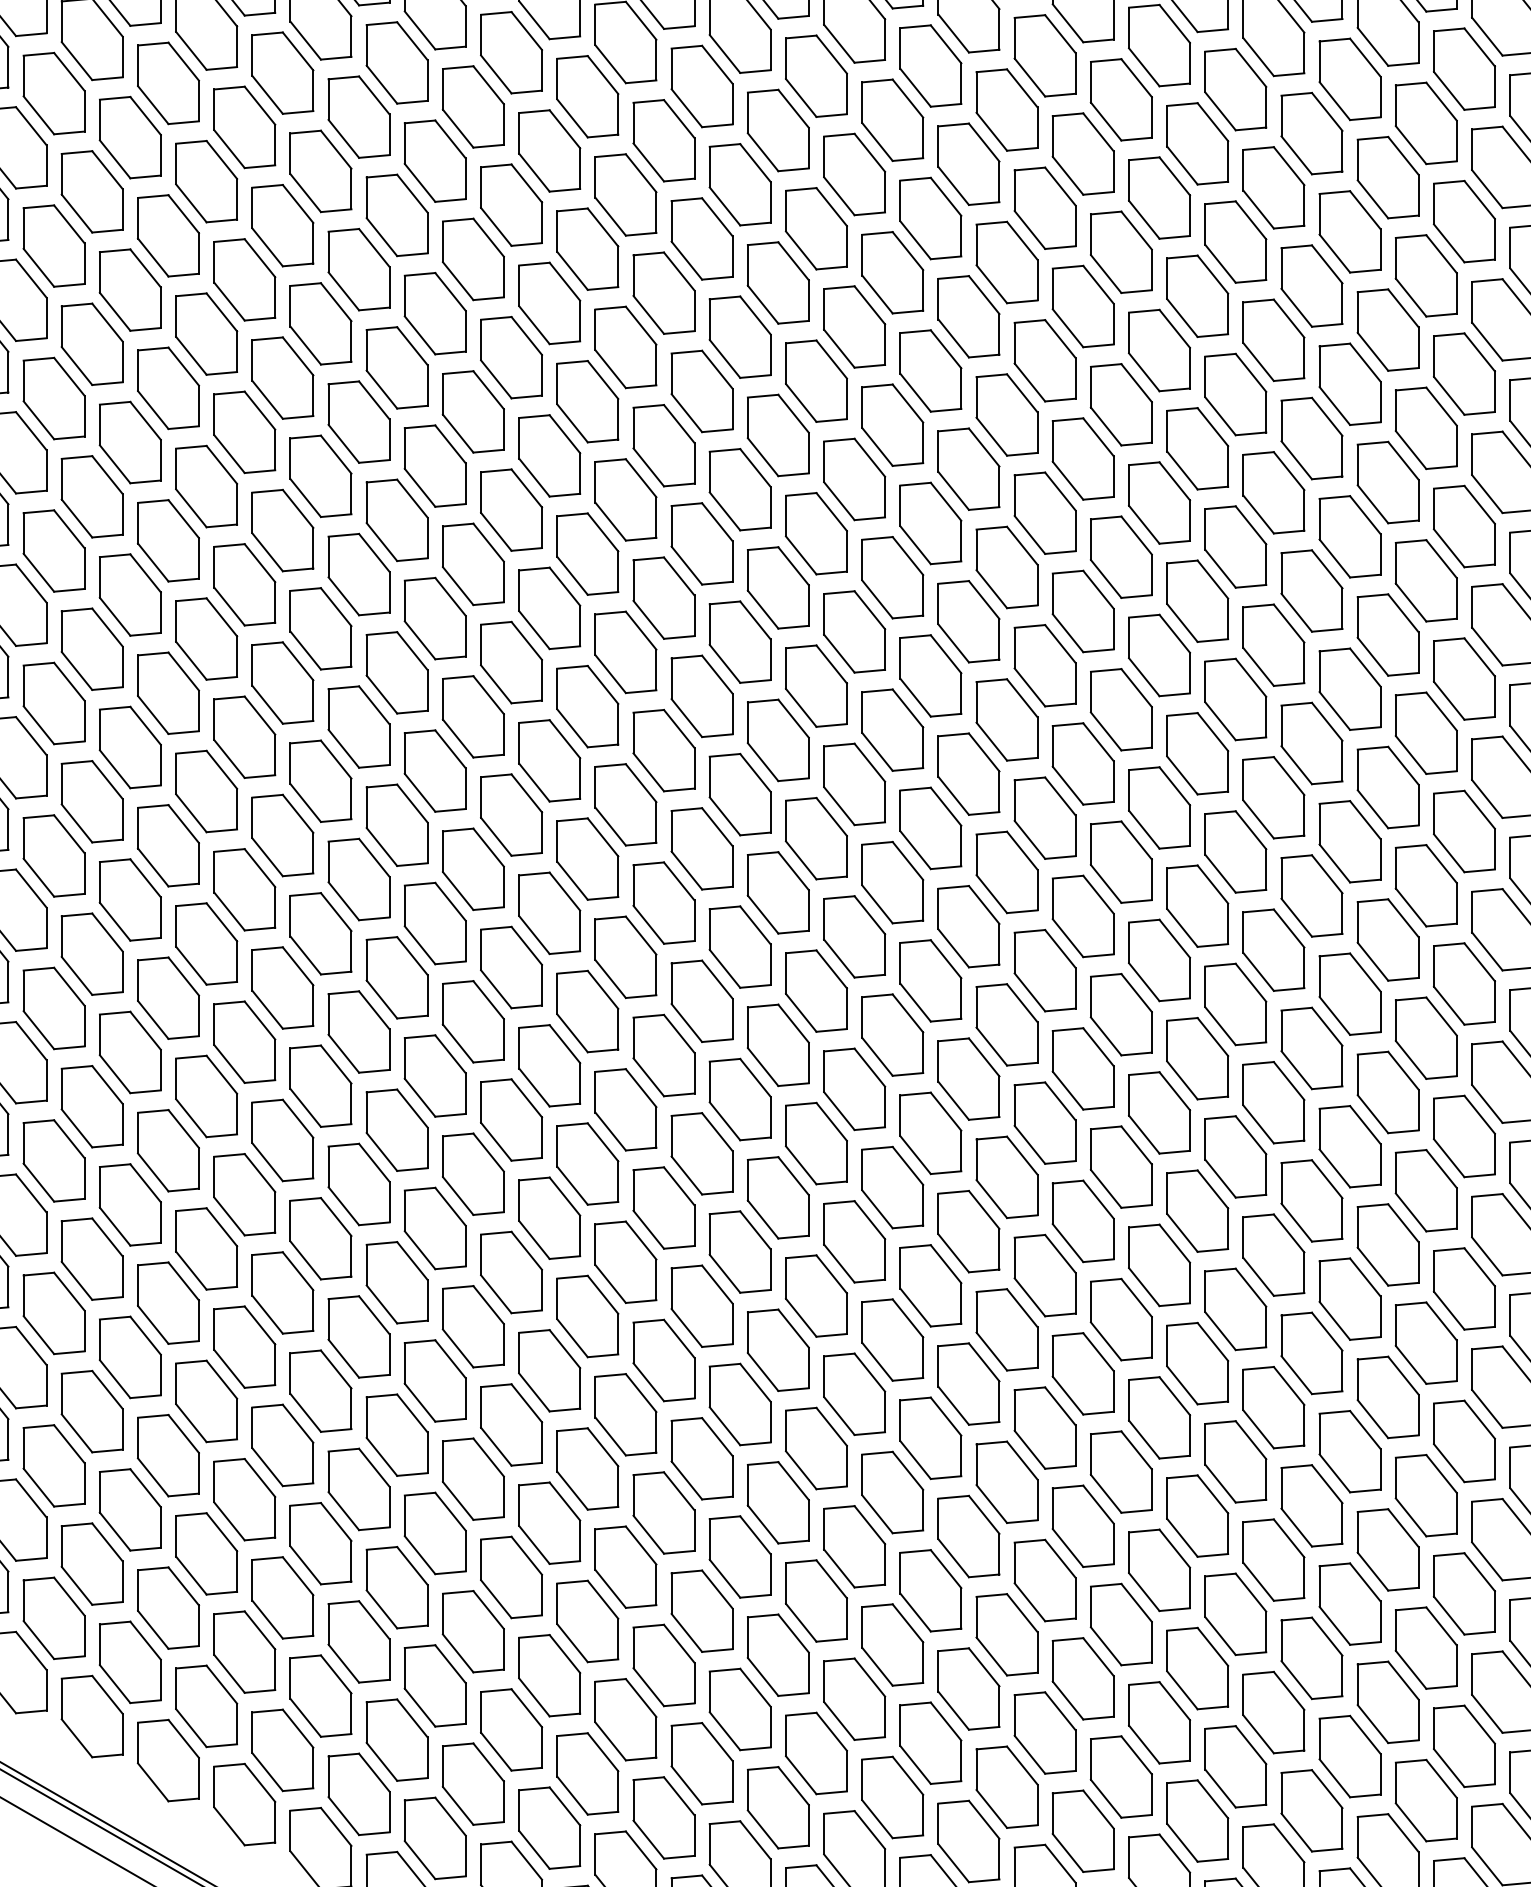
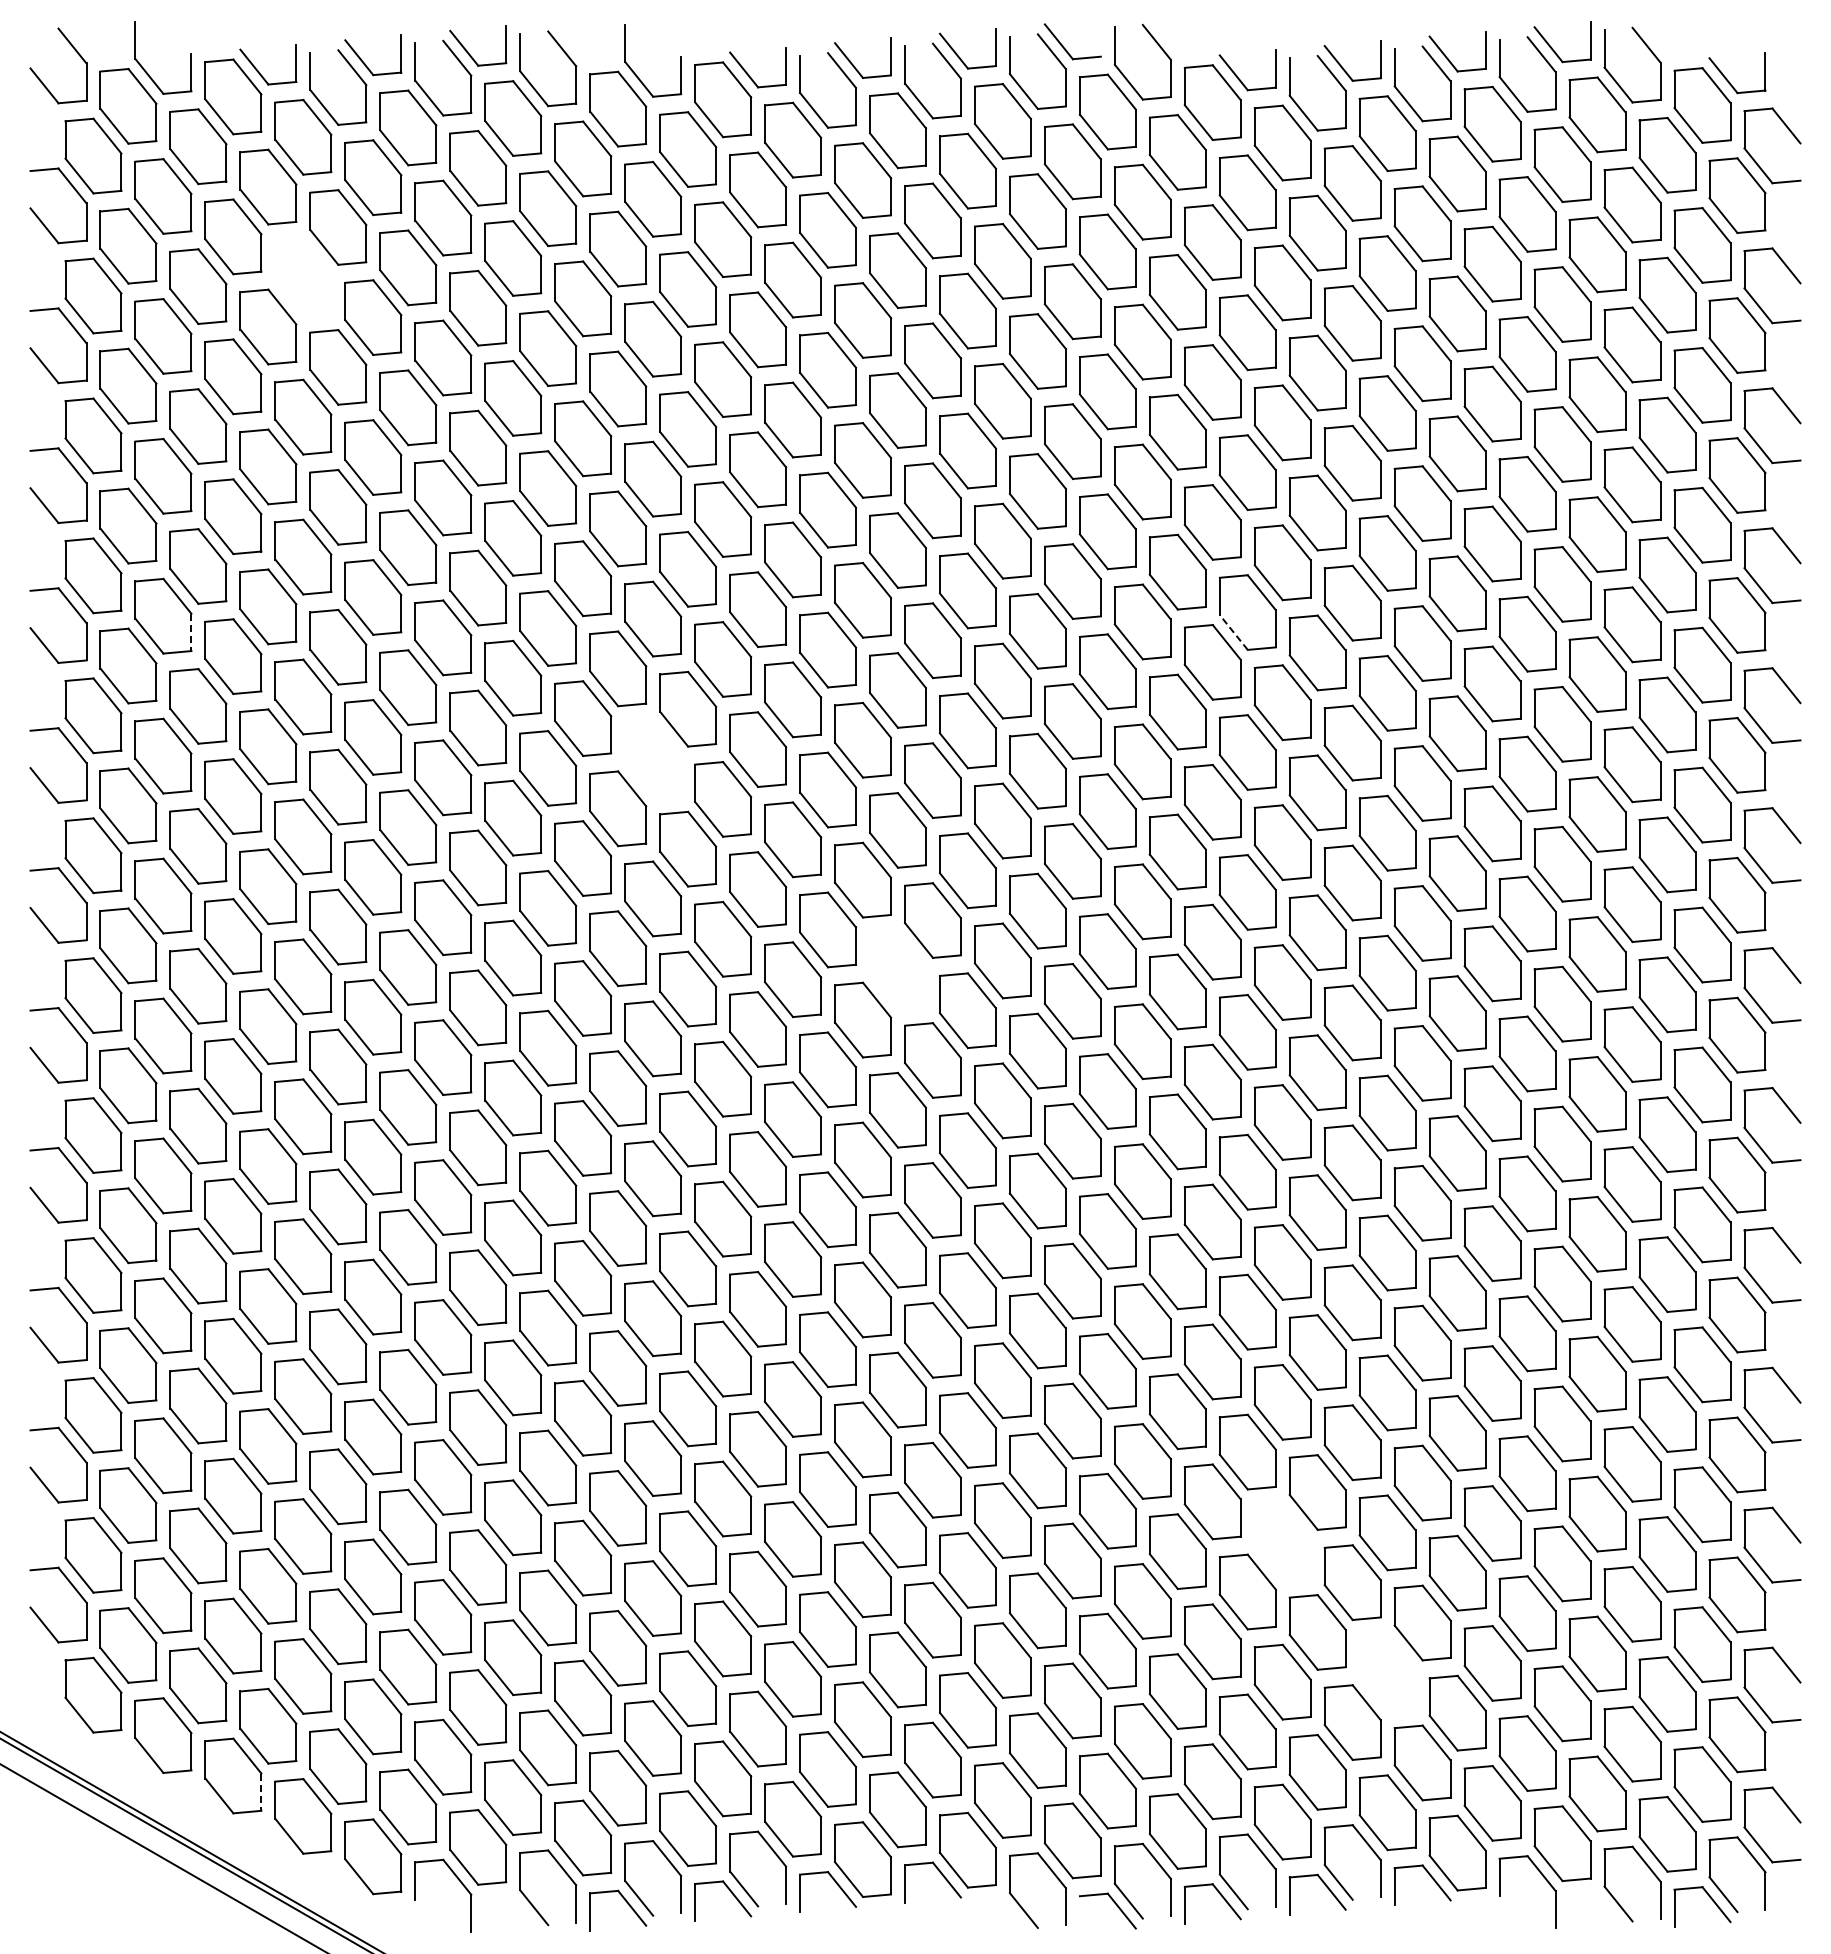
part: (244, 126) -> (303, 276), removed
line: (122, 514) -> (191, 632), solid -> dashed
line: (1258, 514) -> (1233, 632), solid -> dashed
part: (626, 651) -> (653, 758), removed
part: (892, 882) -> (897, 970), removed
part: (1311, 1506) -> (1282, 1542), removed
part: (1426, 1647) -> (1387, 1672), removed
line: (199, 1778) -> (261, 1792), solid -> dashed

